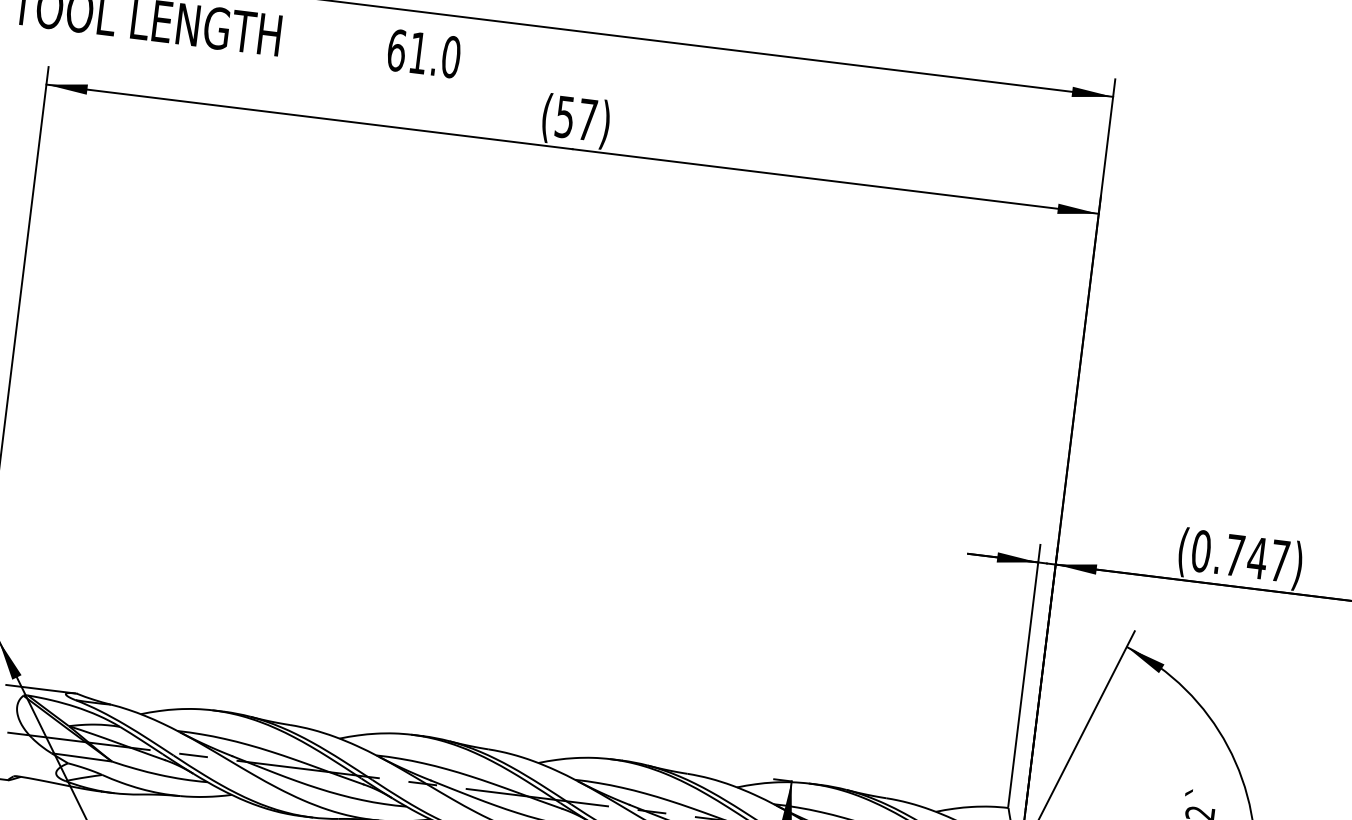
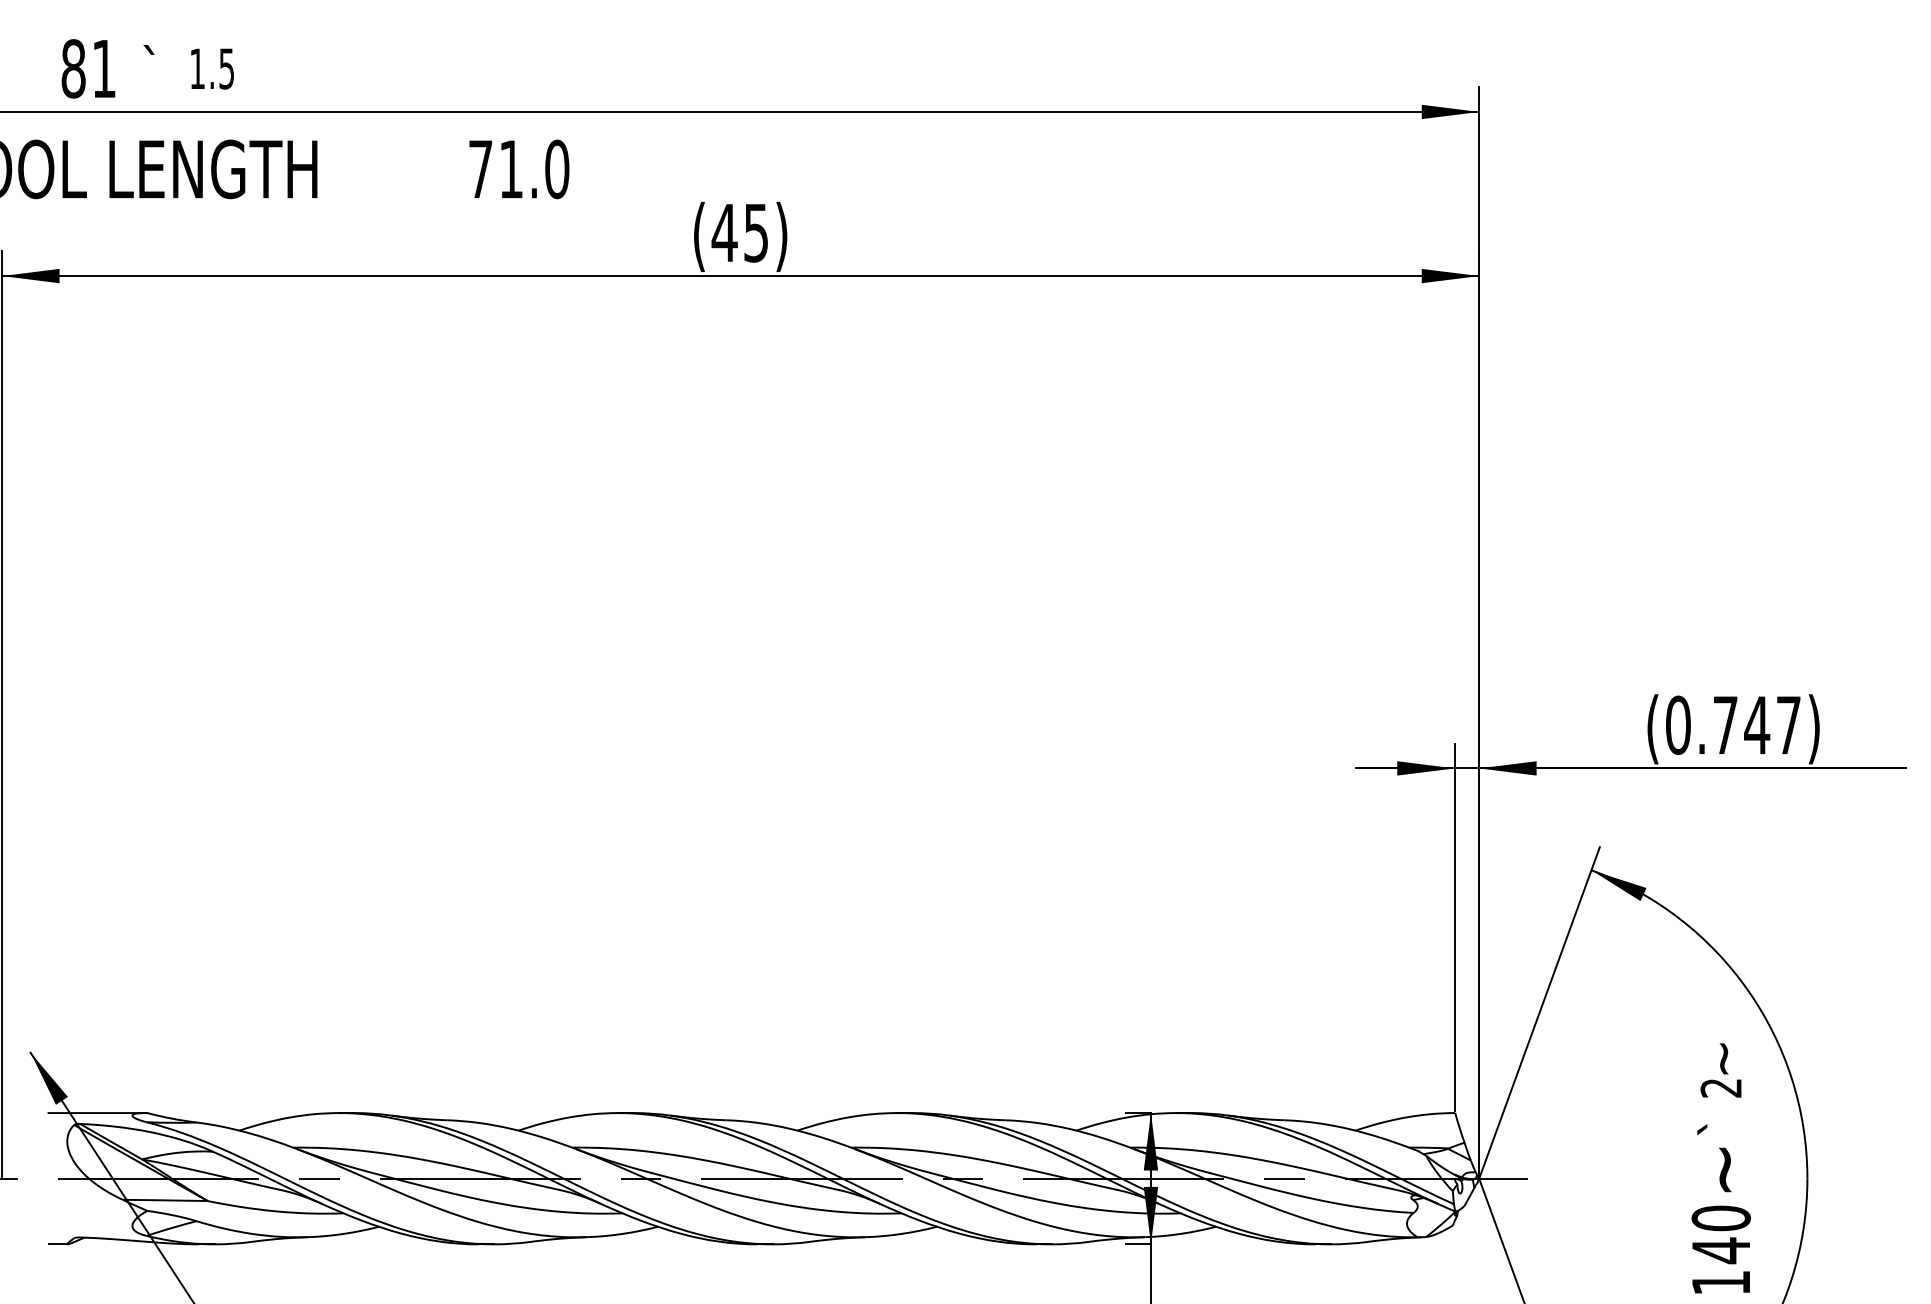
text: (397, 50) -> (481, 169), 61.0 -> 71.0
text: (575, 118) -> (739, 233), (57) -> (45)
text: (1196, 791) -> (1712, 1058), ` -> ~

